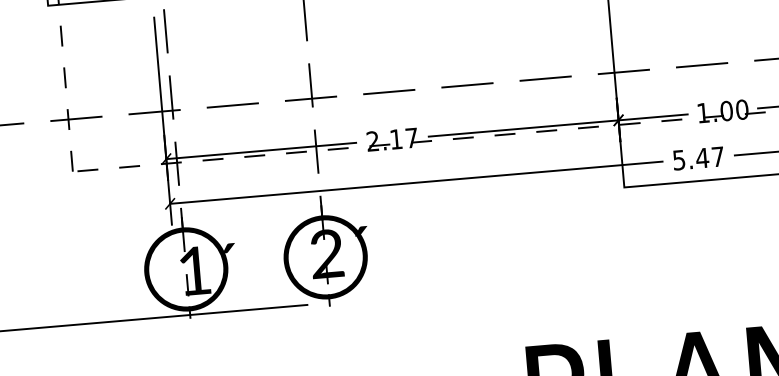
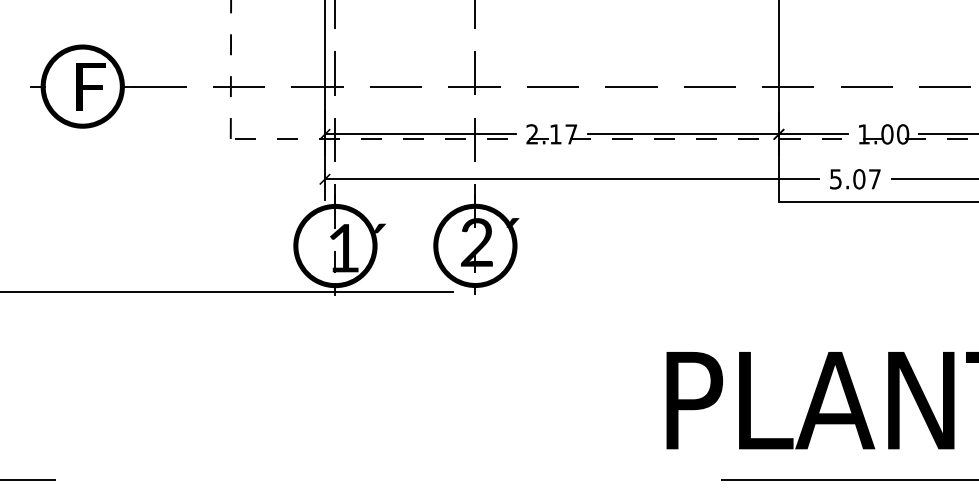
text: (701, 158) -> (858, 179), 5.47 -> 5.07

